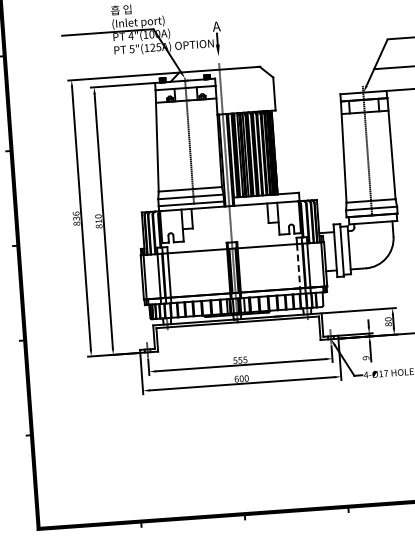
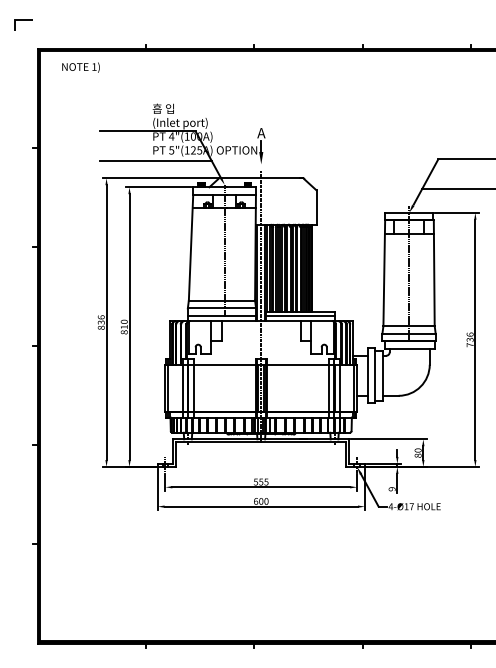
line: (117, 60) -> (155, 161), added
line: (266, 198) -> (300, 315), added
line: (298, 267) -> (328, 389), dashed -> solid

